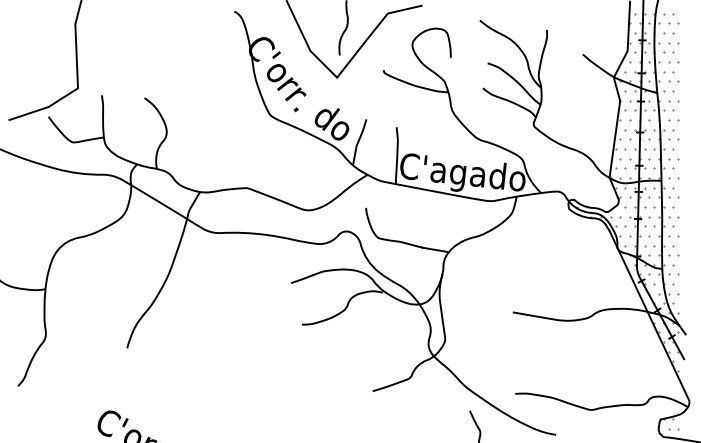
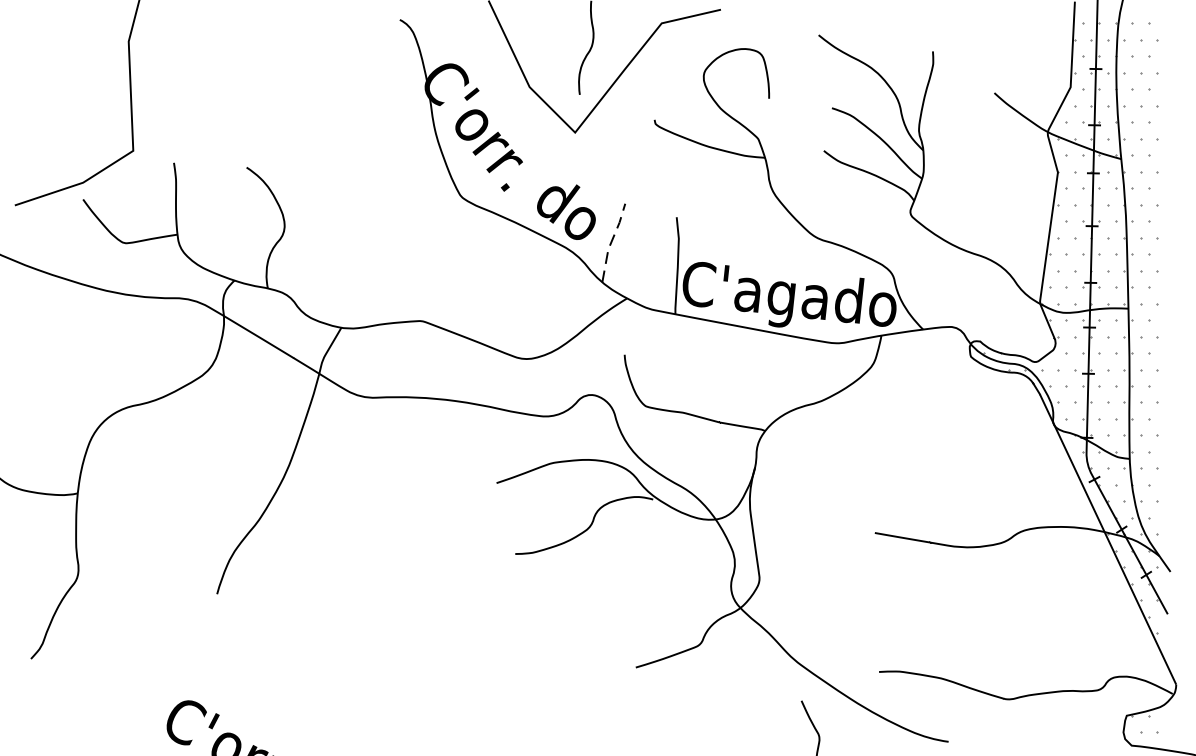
line: (358, 141) -> (611, 241), solid -> dashed

